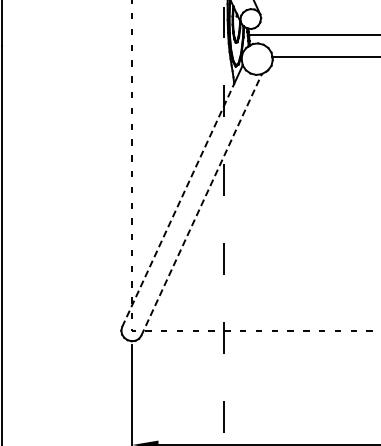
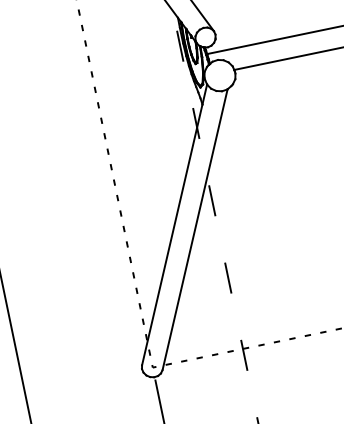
line: (201, 204) -> (194, 229), dashed -> solid
line: (178, 205) -> (172, 234), dashed -> solid

